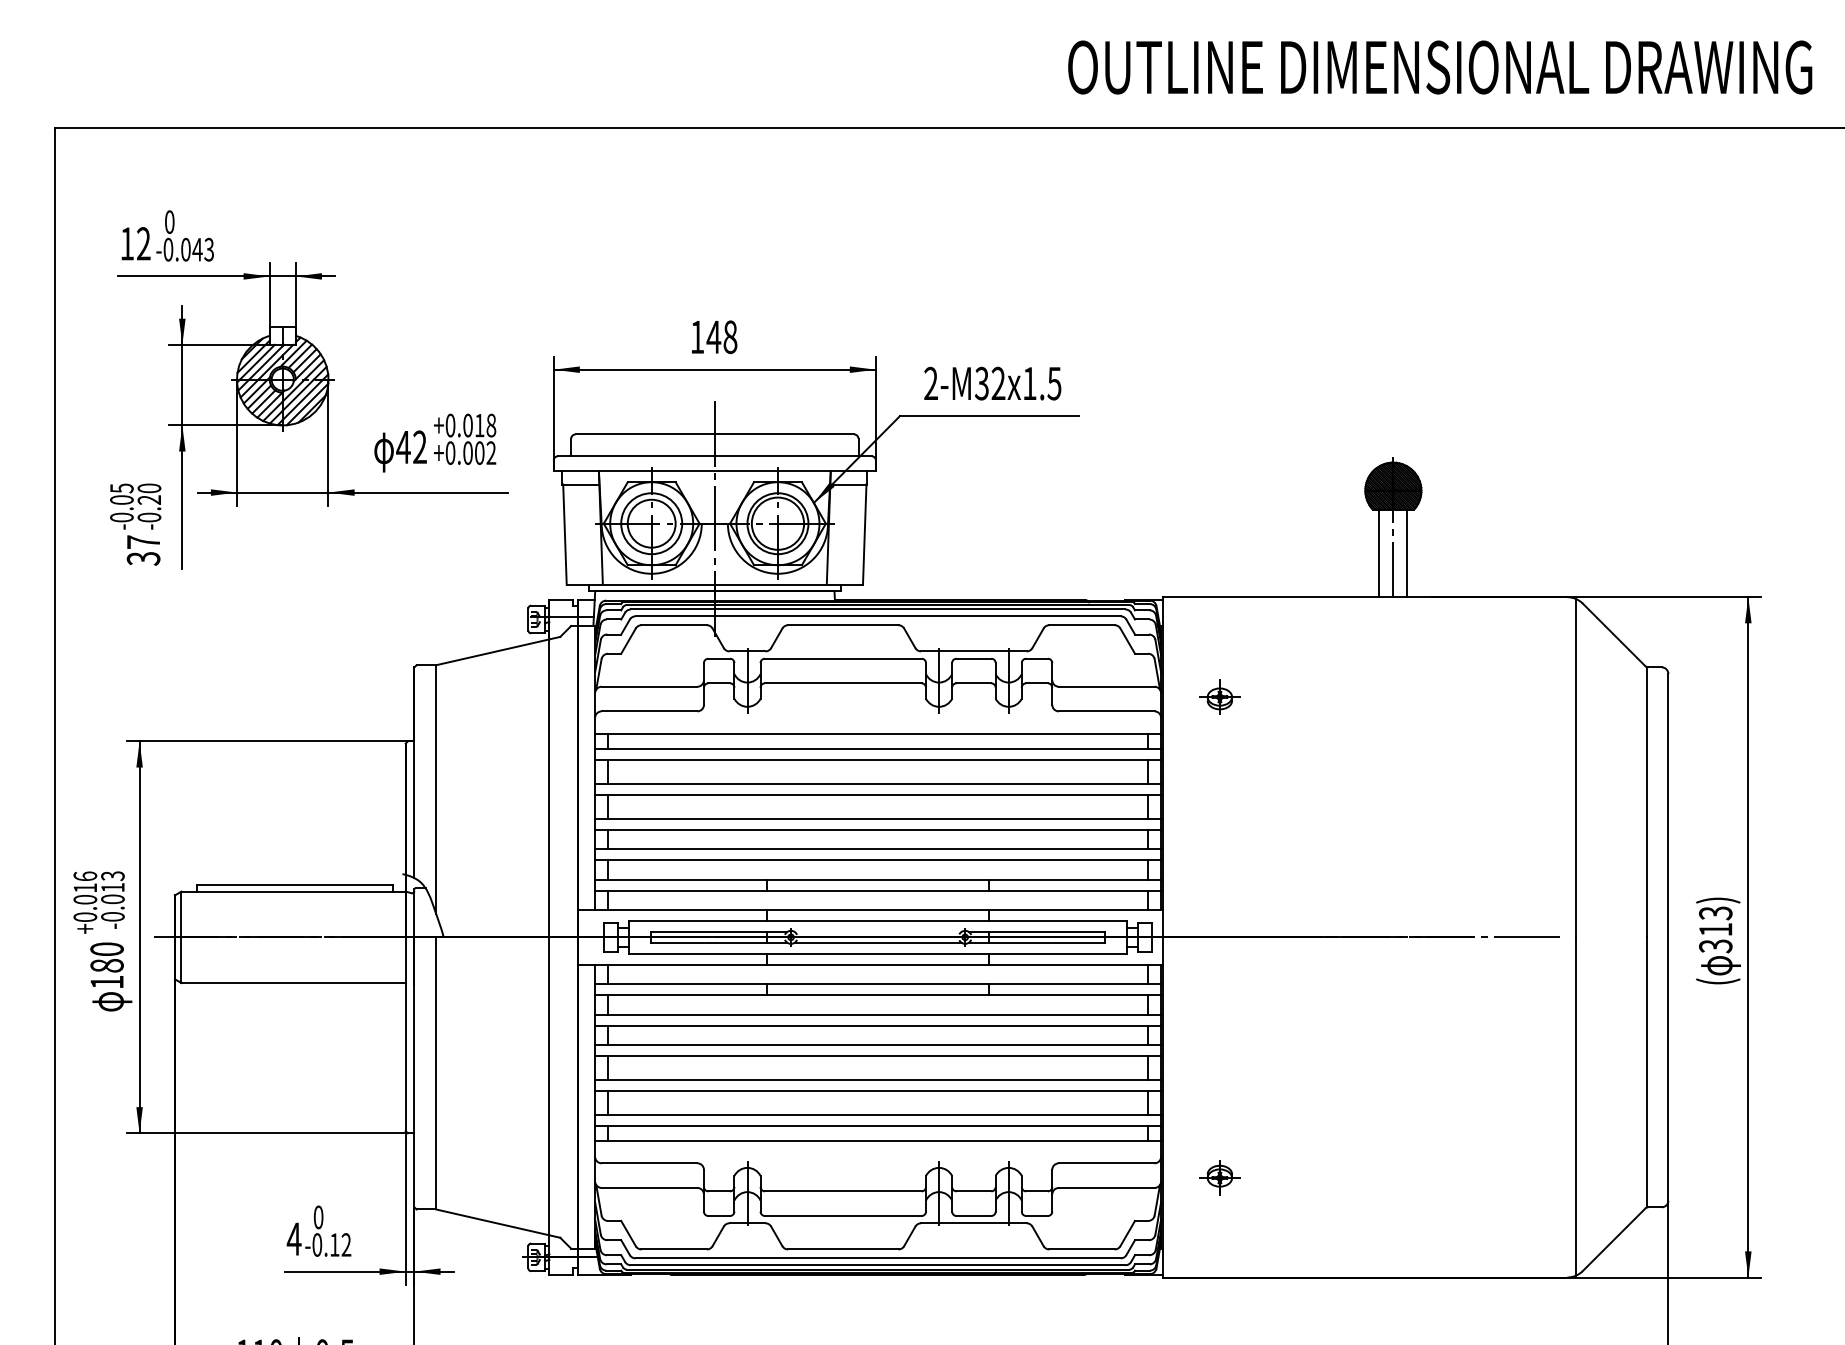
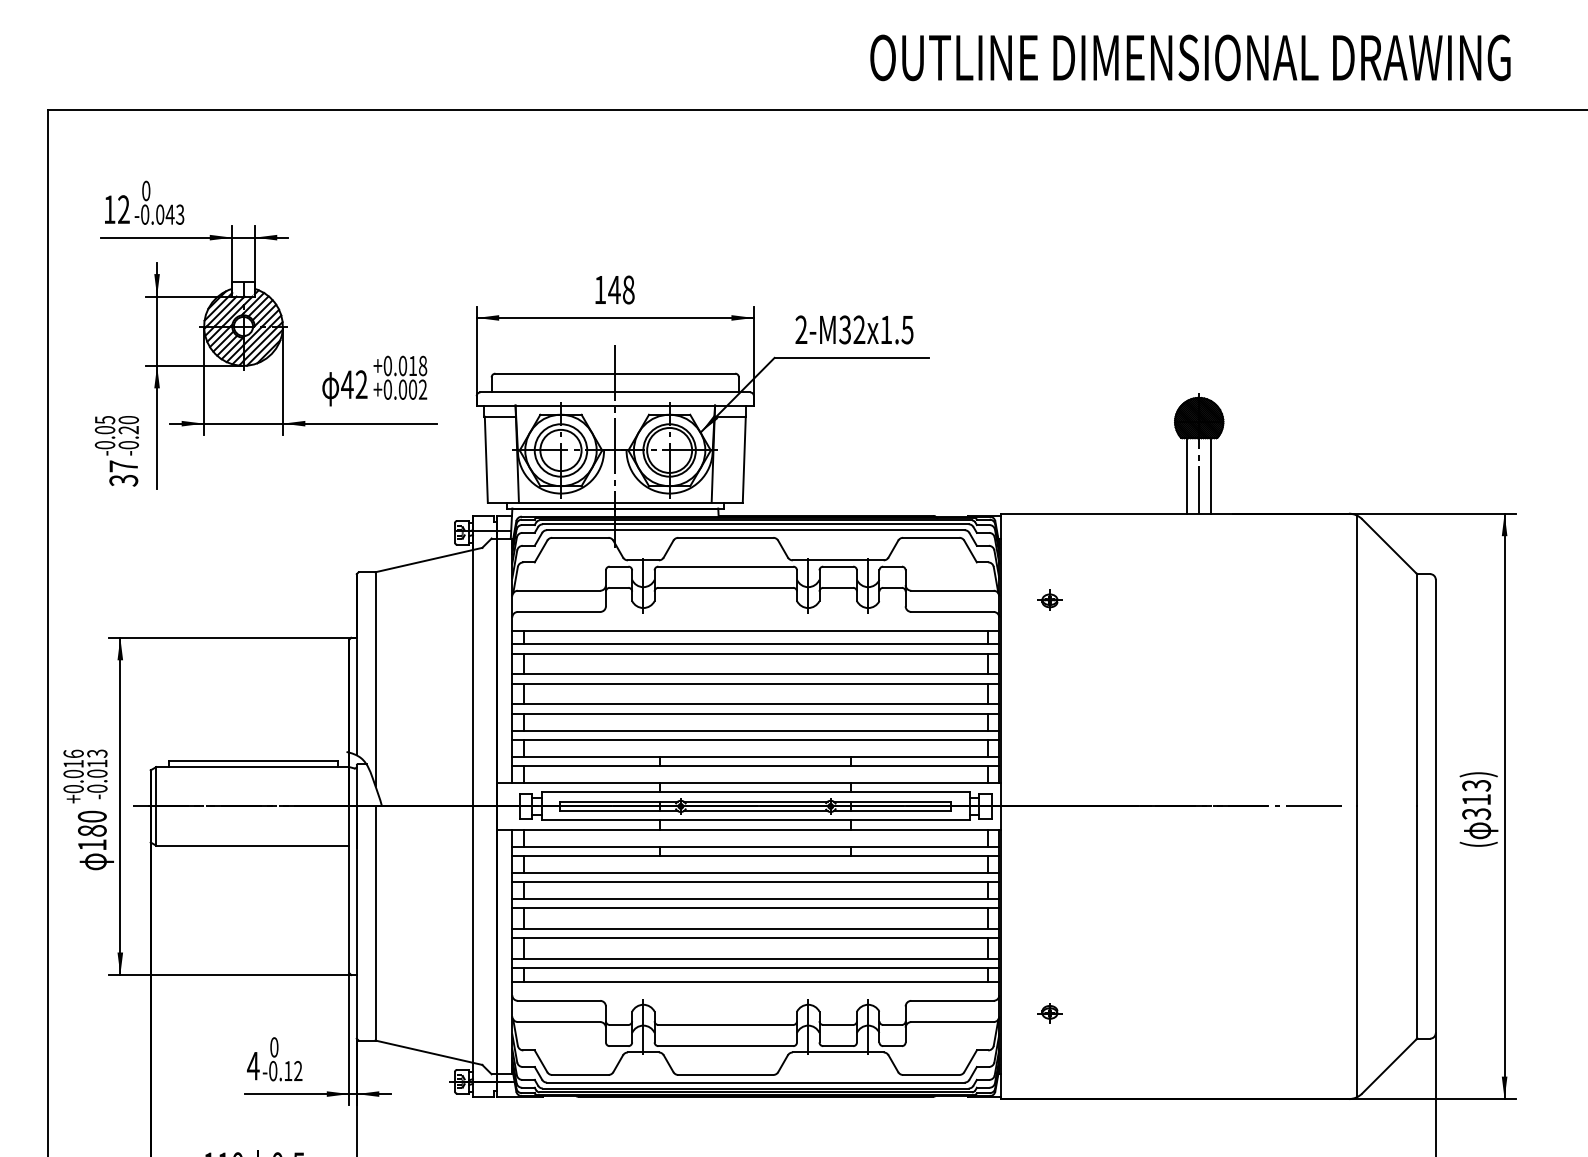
text: (1440, 67) -> (1190, 57), moved
part: (1219, 697) -> (1049, 600), size x0.71
line: (877, 931) -> (755, 801), added
part: (1219, 1177) -> (1049, 1013), size x0.71

